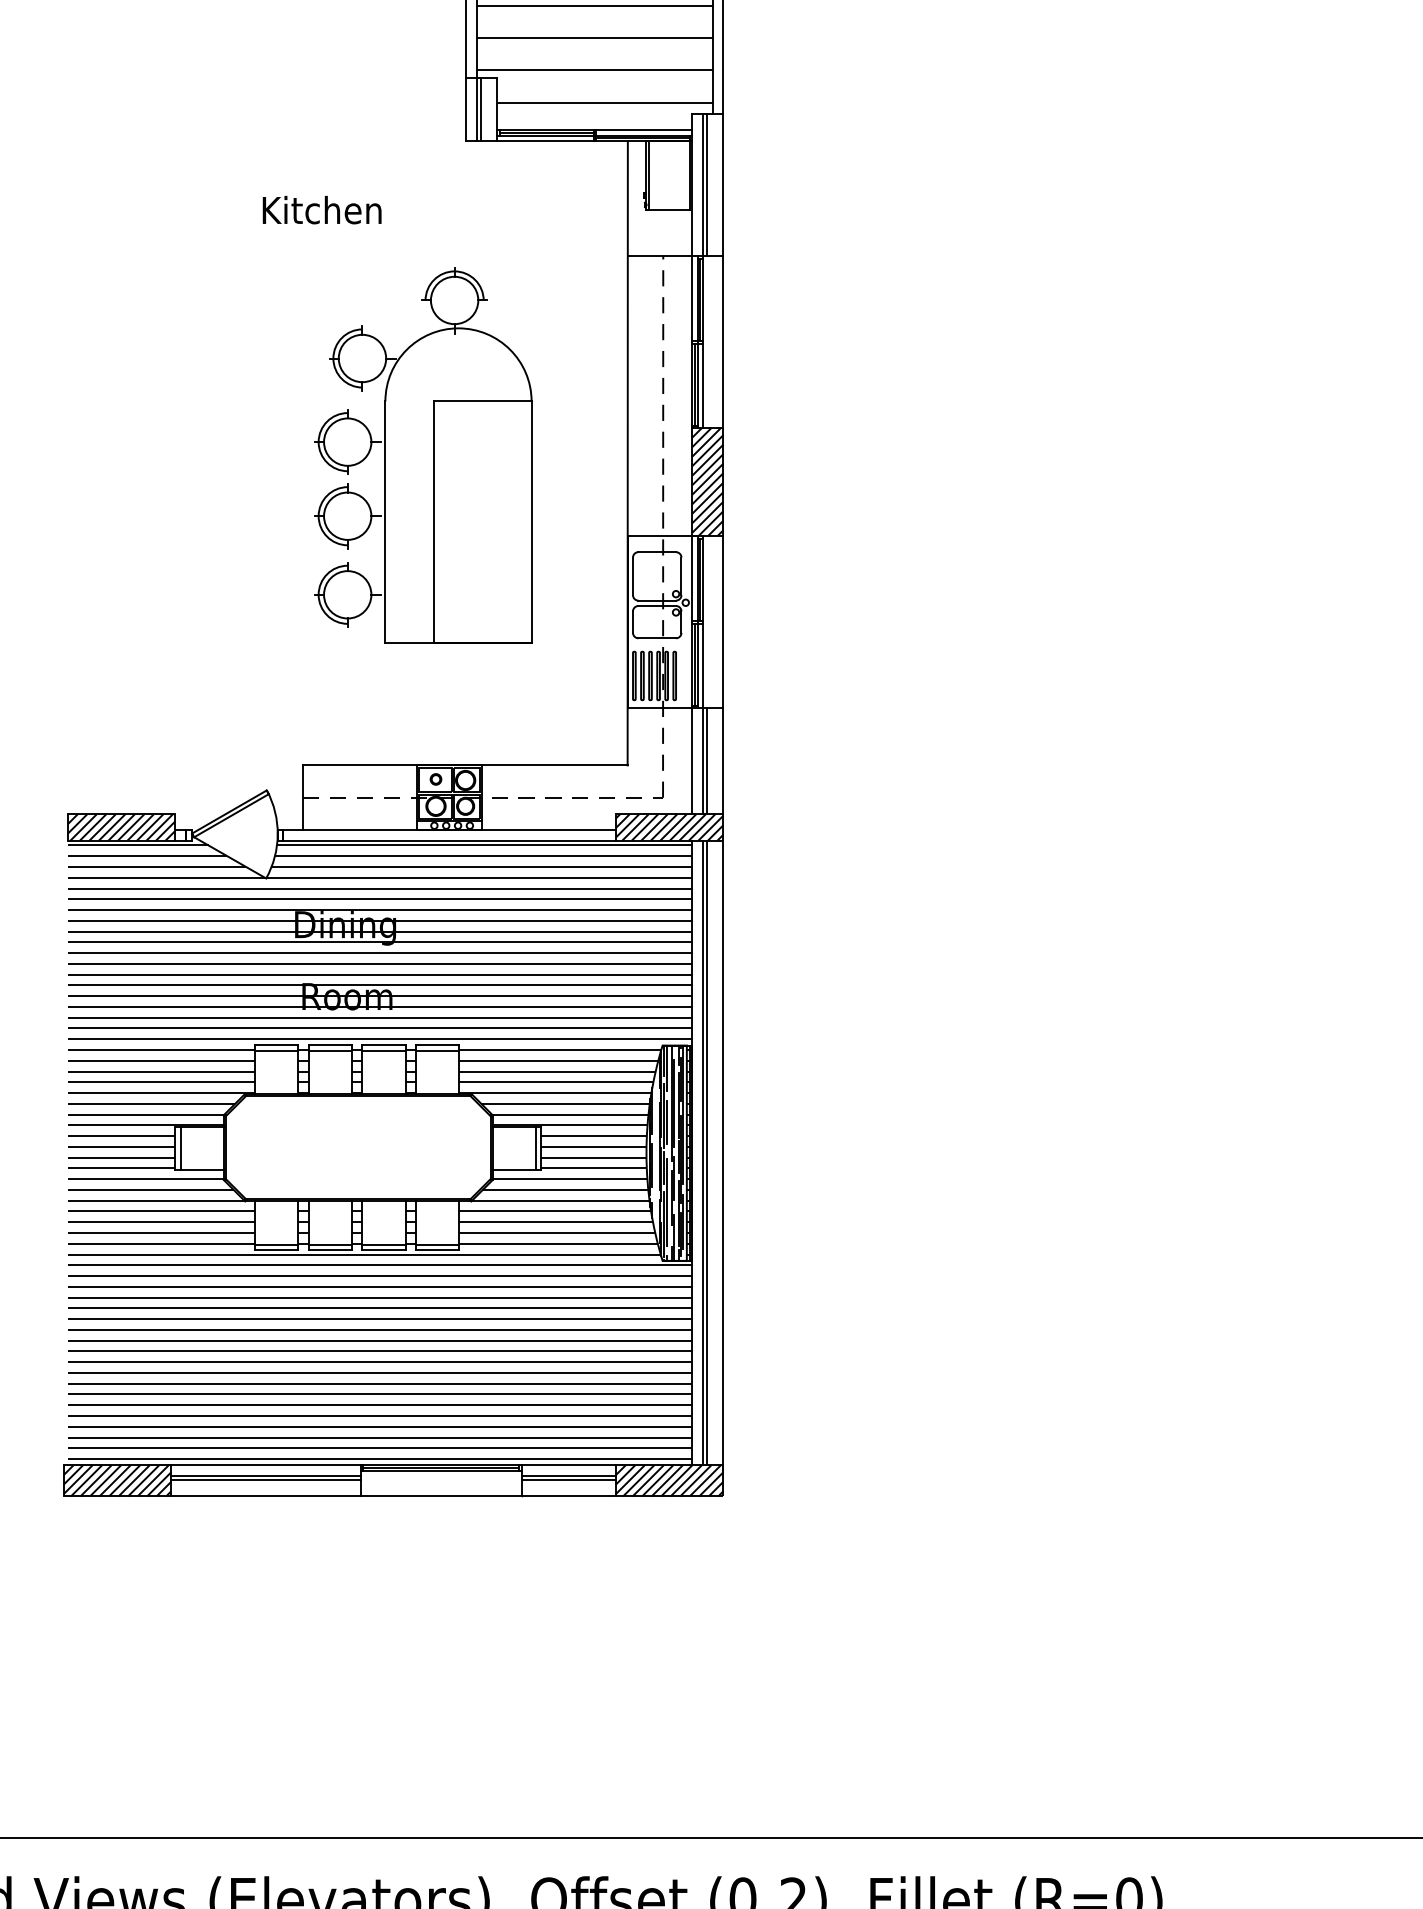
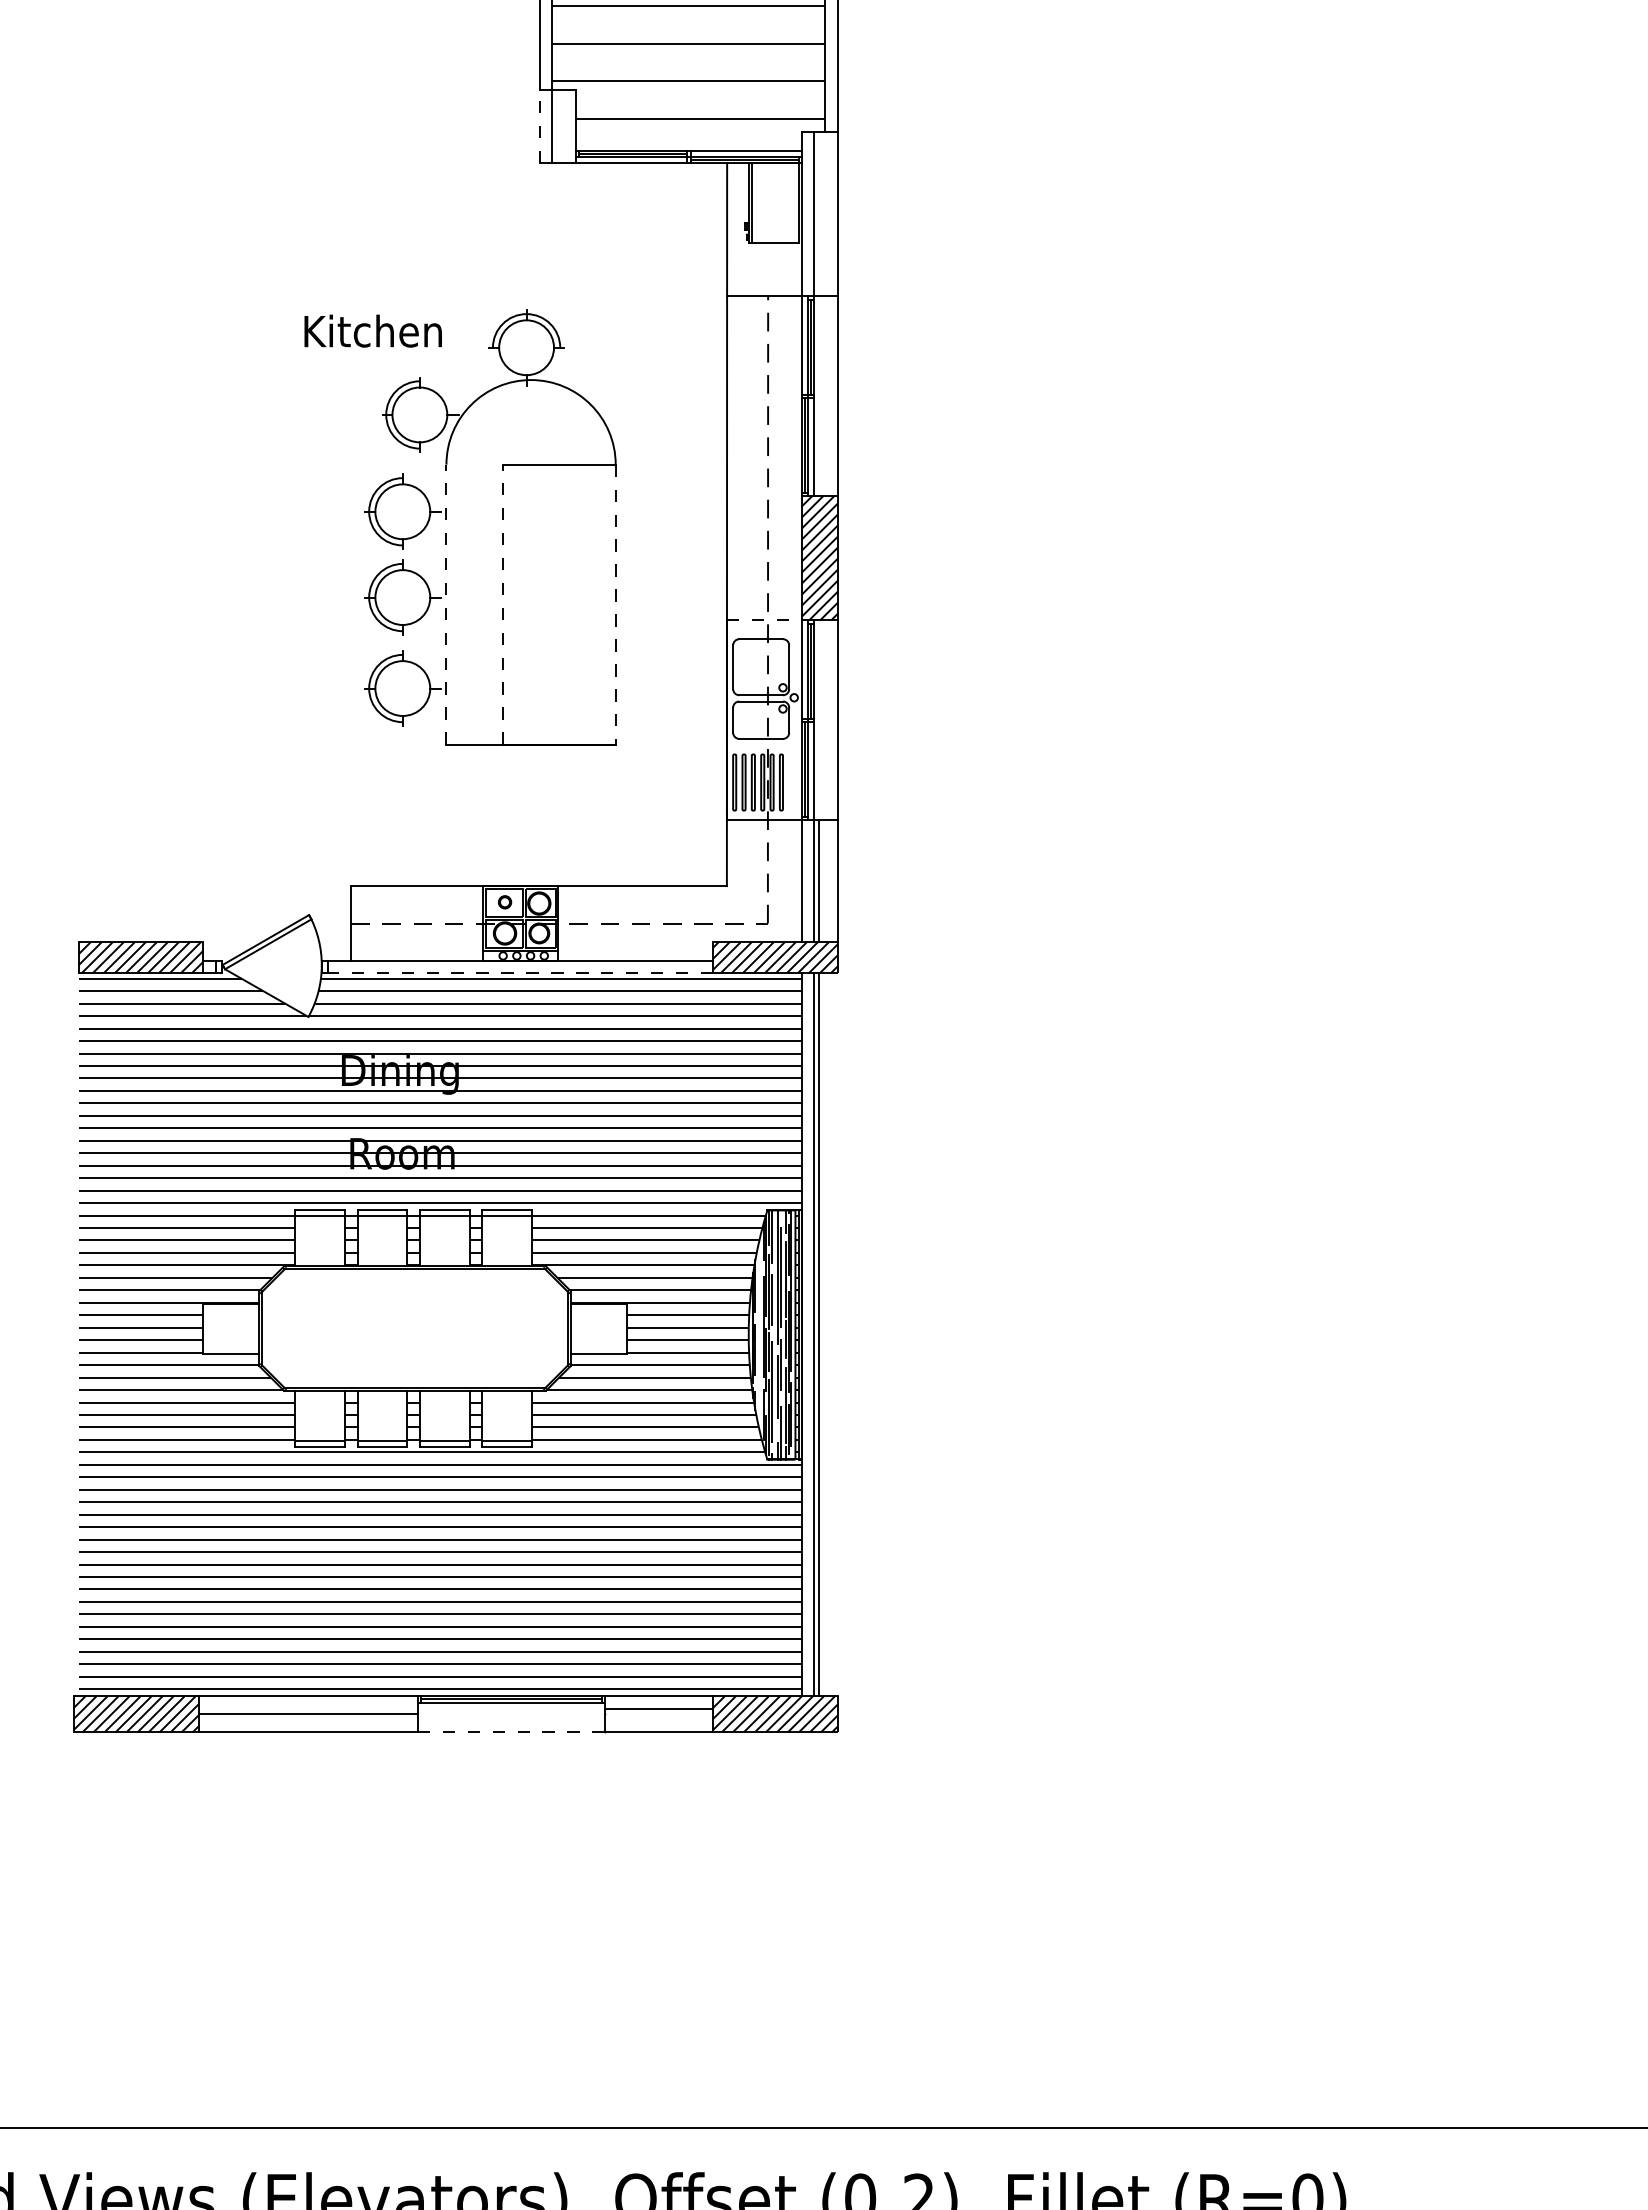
line: (465, 109) -> (539, 126), solid -> dashed
line: (481, 109) -> (557, 126), removed
line: (707, 185) -> (819, 214), removed
text: (321, 209) -> (372, 330), moved
line: (385, 522) -> (446, 604), solid -> dashed
line: (434, 522) -> (503, 604), solid -> dashed
line: (531, 523) -> (615, 605), solid -> dashed
line: (660, 536) -> (764, 620), solid -> dashed
line: (449, 840) -> (520, 973), solid -> dashed
line: (180, 1148) -> (209, 1329), removed
line: (535, 1148) -> (620, 1329), removed
line: (723, 1155) -> (837, 1337), removed
line: (265, 1475) -> (307, 1708), removed
line: (568, 1480) -> (658, 1713), removed
line: (440, 1496) -> (510, 1732), solid -> dashed

